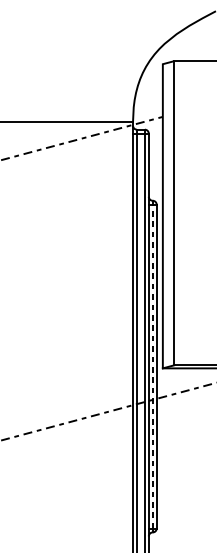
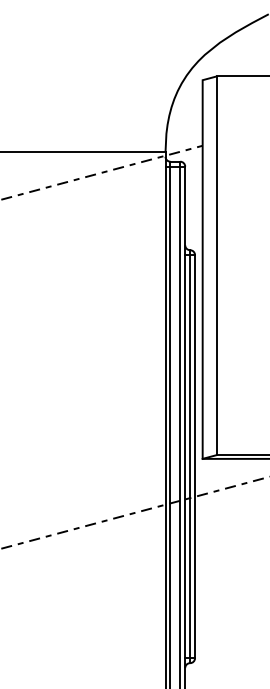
line: (153, 366) -> (190, 456), dashed -> solid

